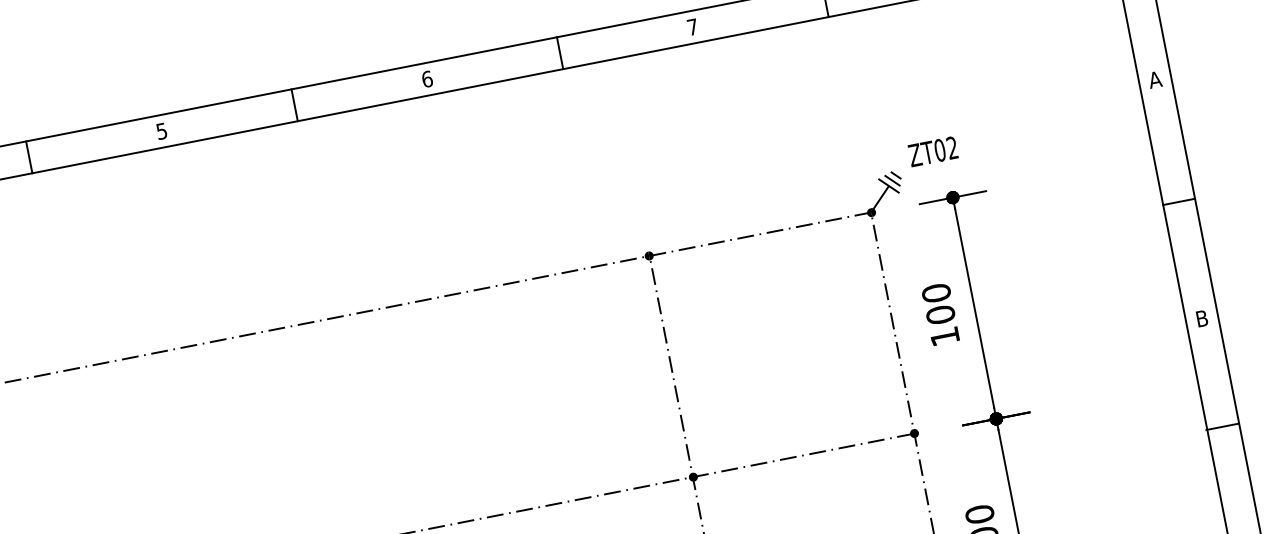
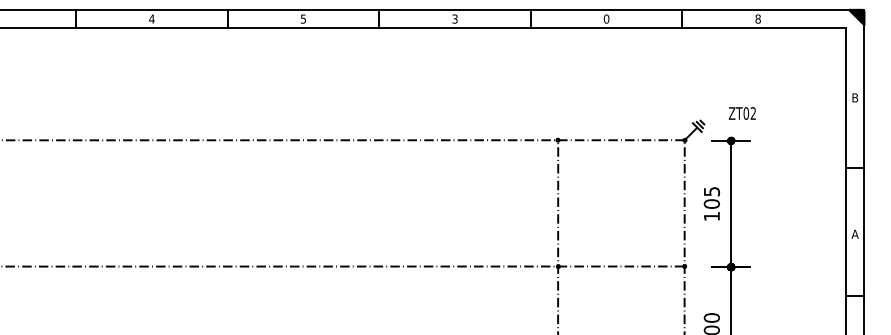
text: (692, 26) -> (606, 18), 7 -> 0
text: (426, 78) -> (454, 18), 6 -> 3
text: (1153, 79) -> (854, 97), A -> B
text: (931, 151) -> (741, 113), moved
text: (935, 293) -> (711, 191), 100 -> 105
text: (1200, 317) -> (854, 233), B -> A

